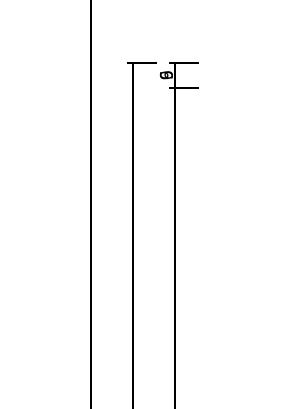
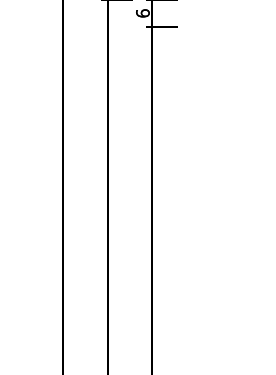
text: (166, 75) -> (142, 13), 9 -> 6

